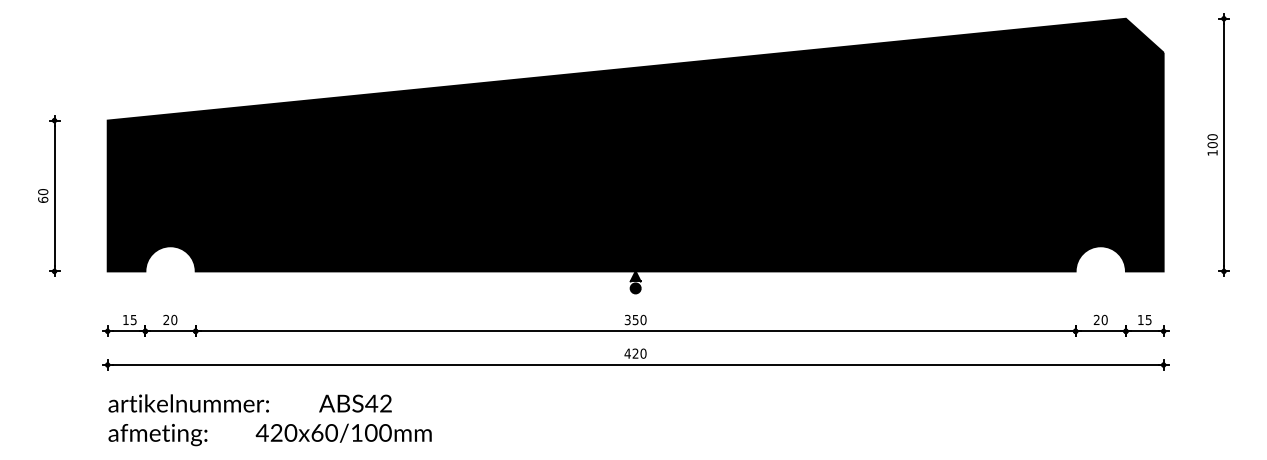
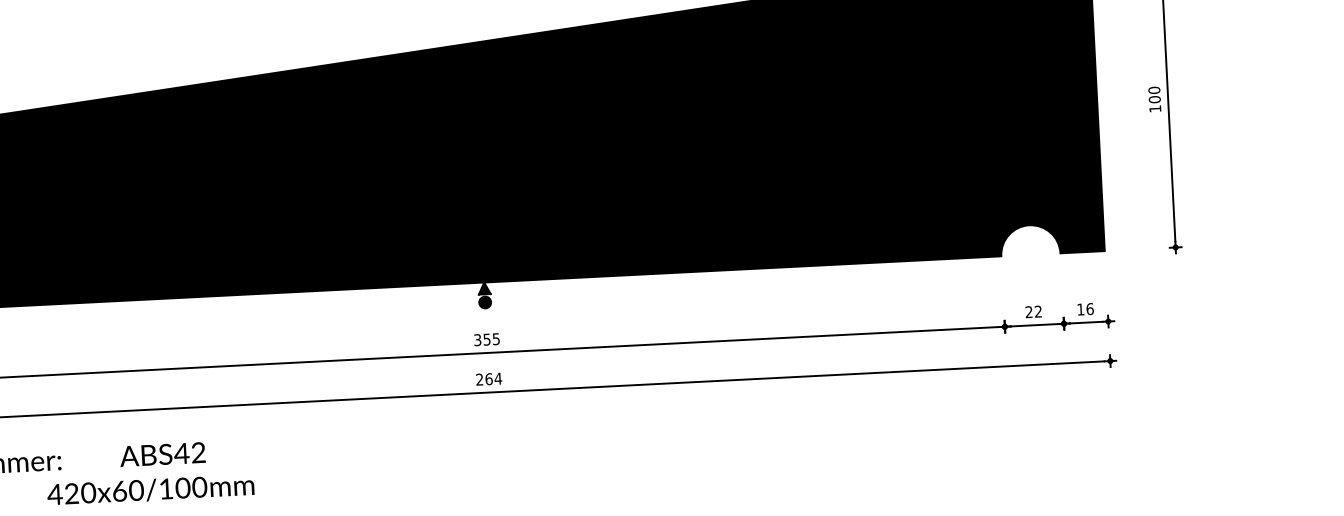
text: (643, 319) -> (496, 338), 350 -> 355
text: (1148, 319) -> (1089, 308), 15 -> 16
text: (1104, 320) -> (1038, 312), 20 -> 22
text: (635, 353) -> (488, 379), 420 -> 264

